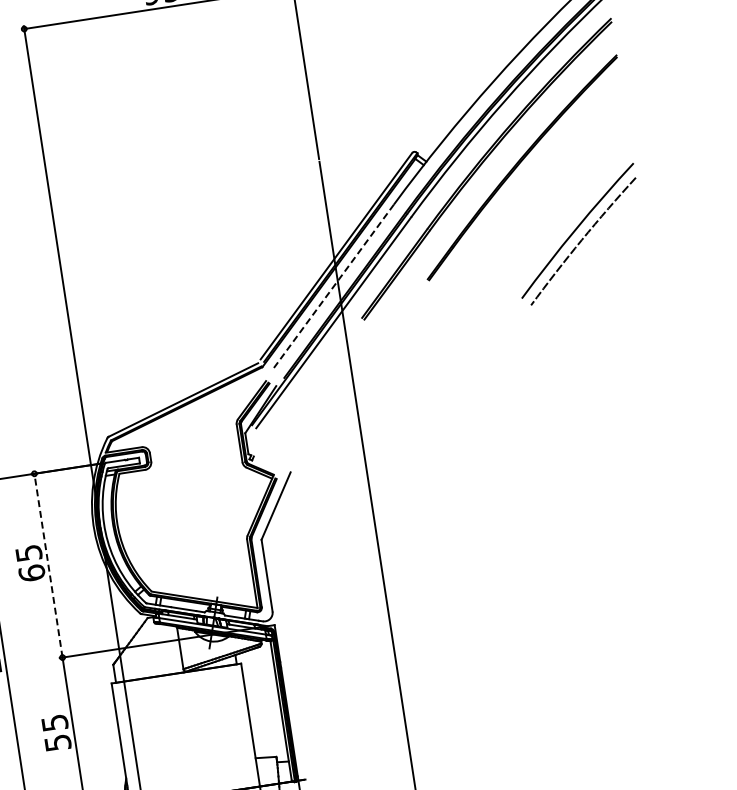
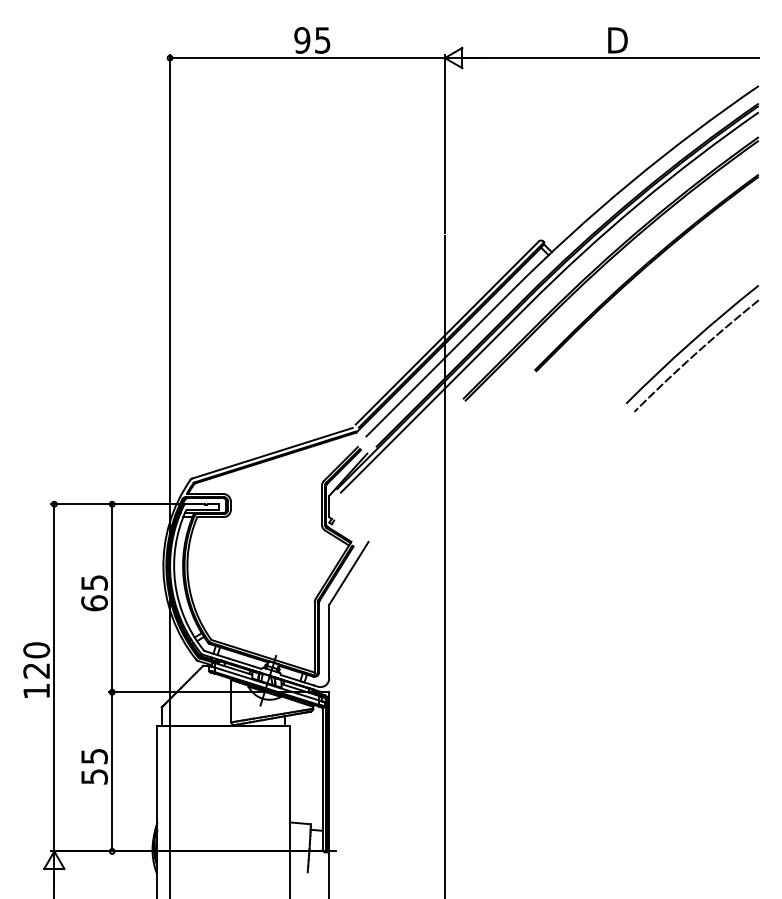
line: (333, 287) -> (439, 363), dashed -> solid
line: (48, 564) -> (112, 597), dashed -> solid

